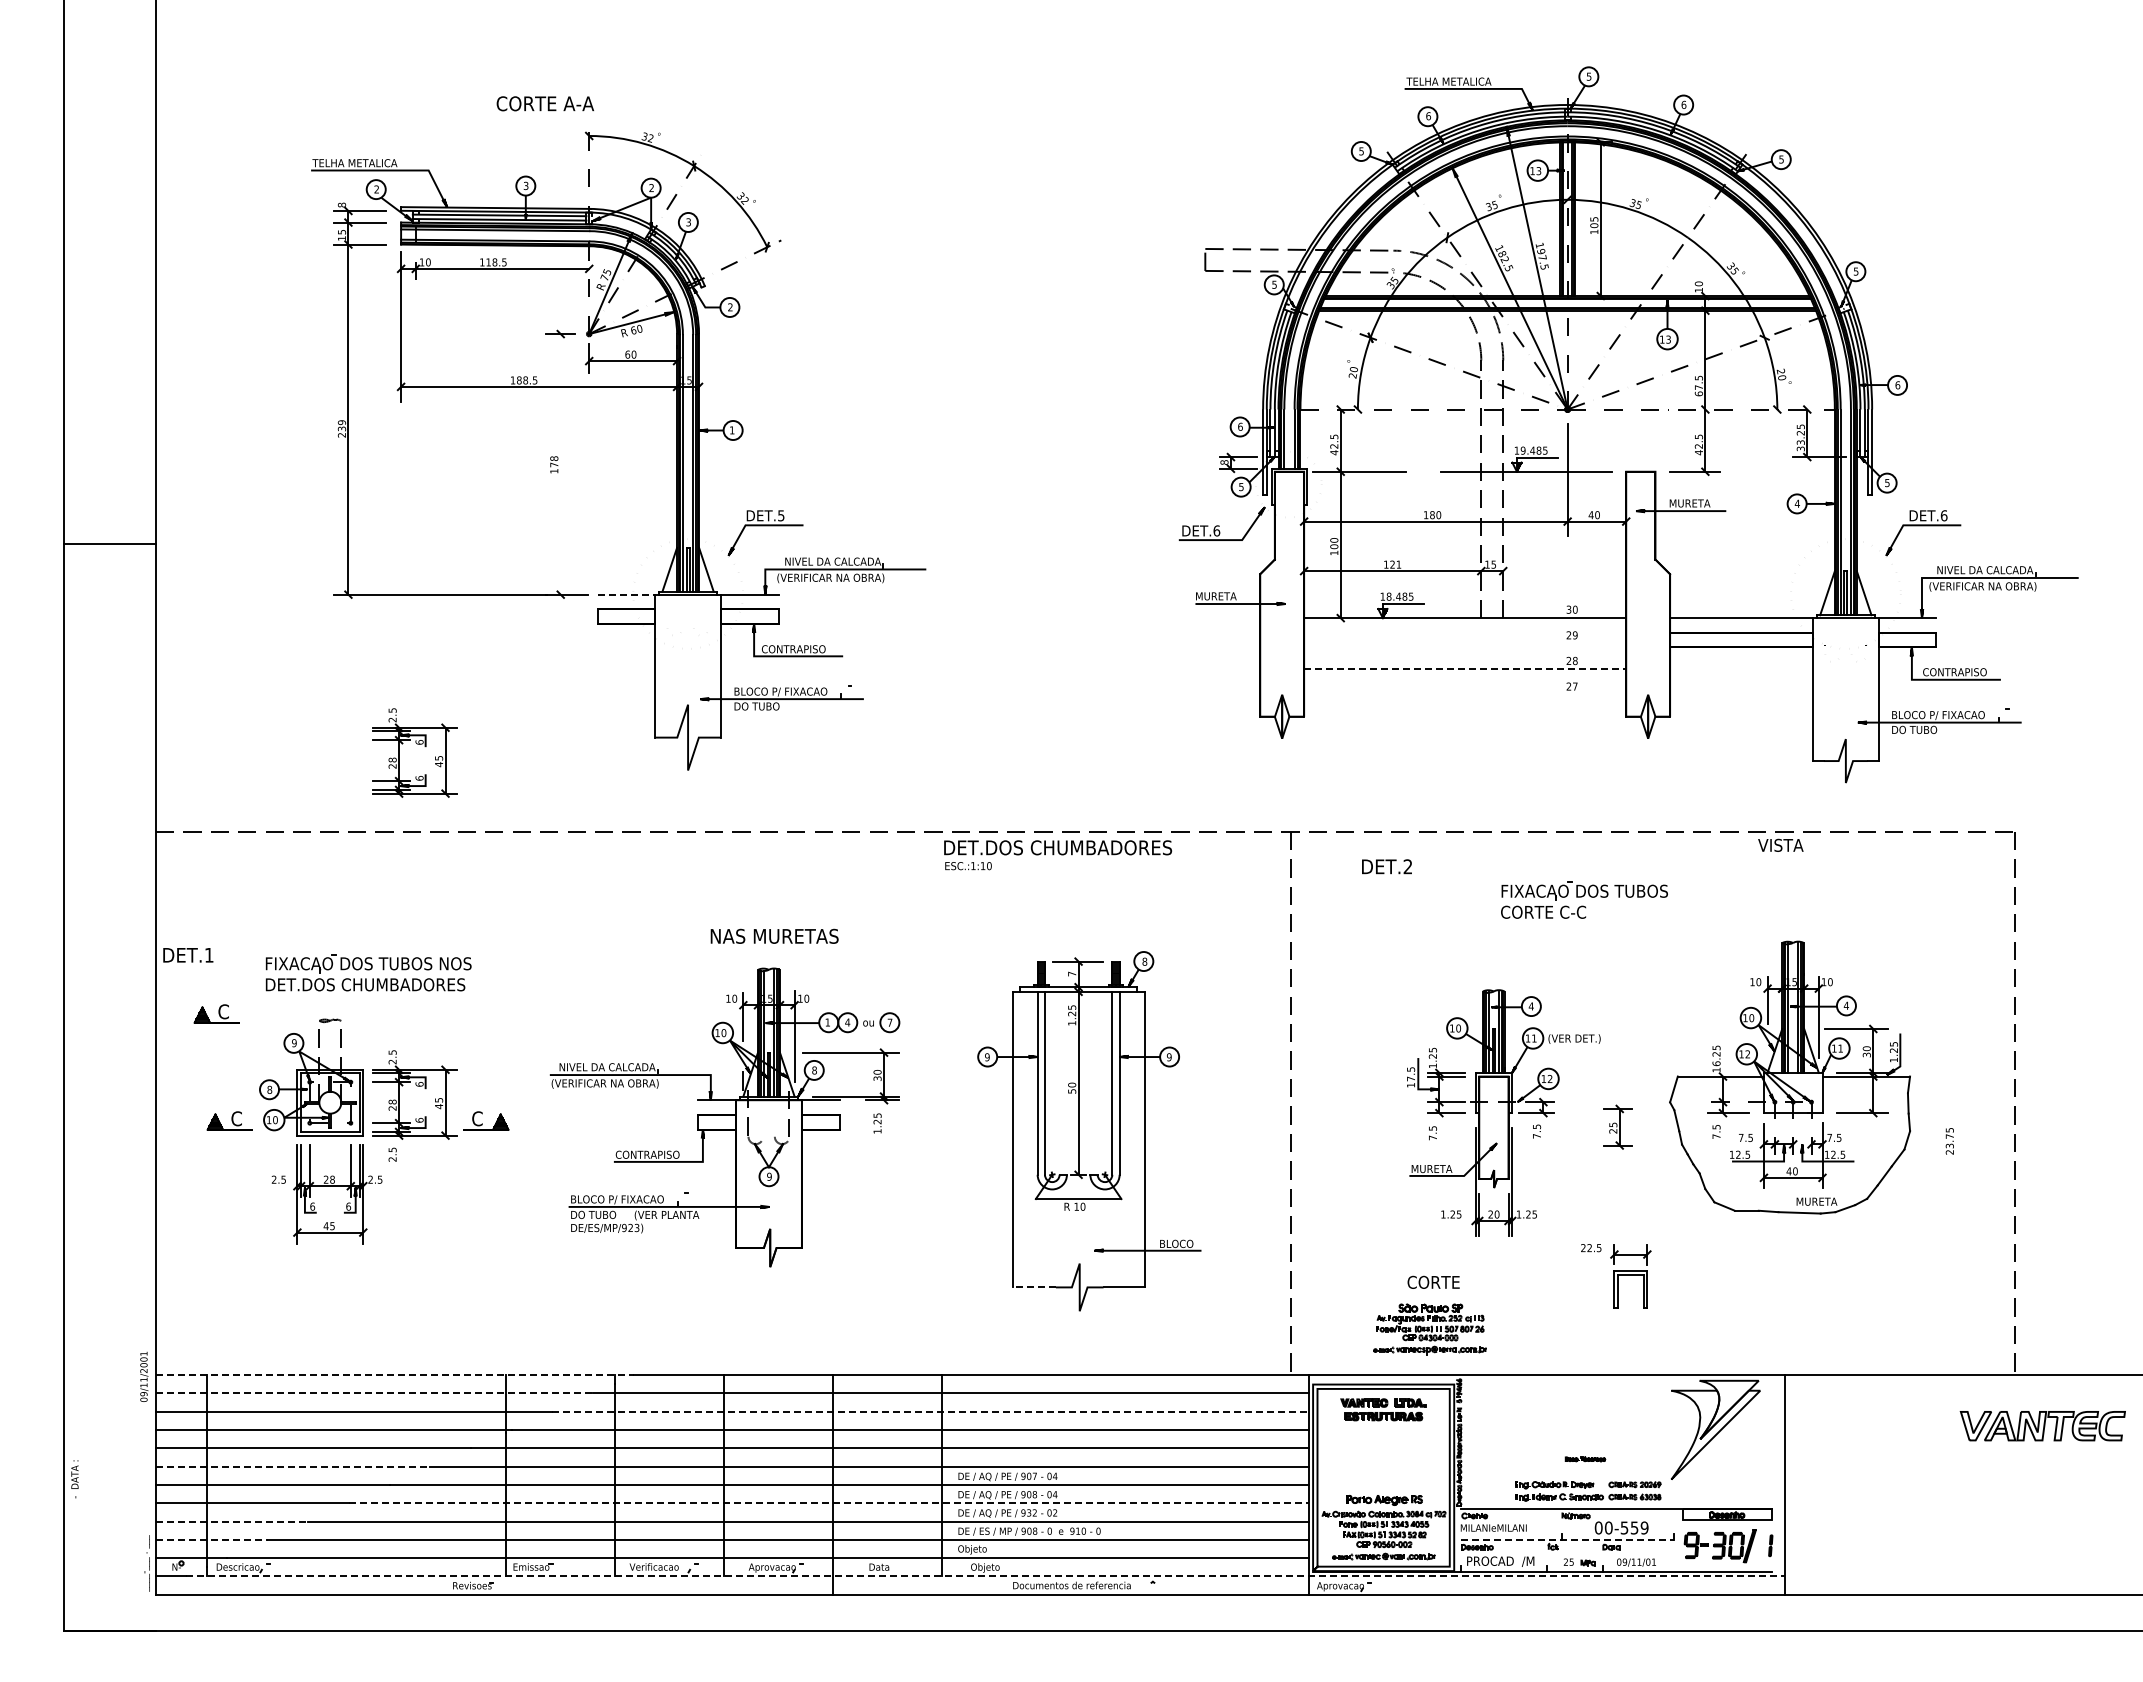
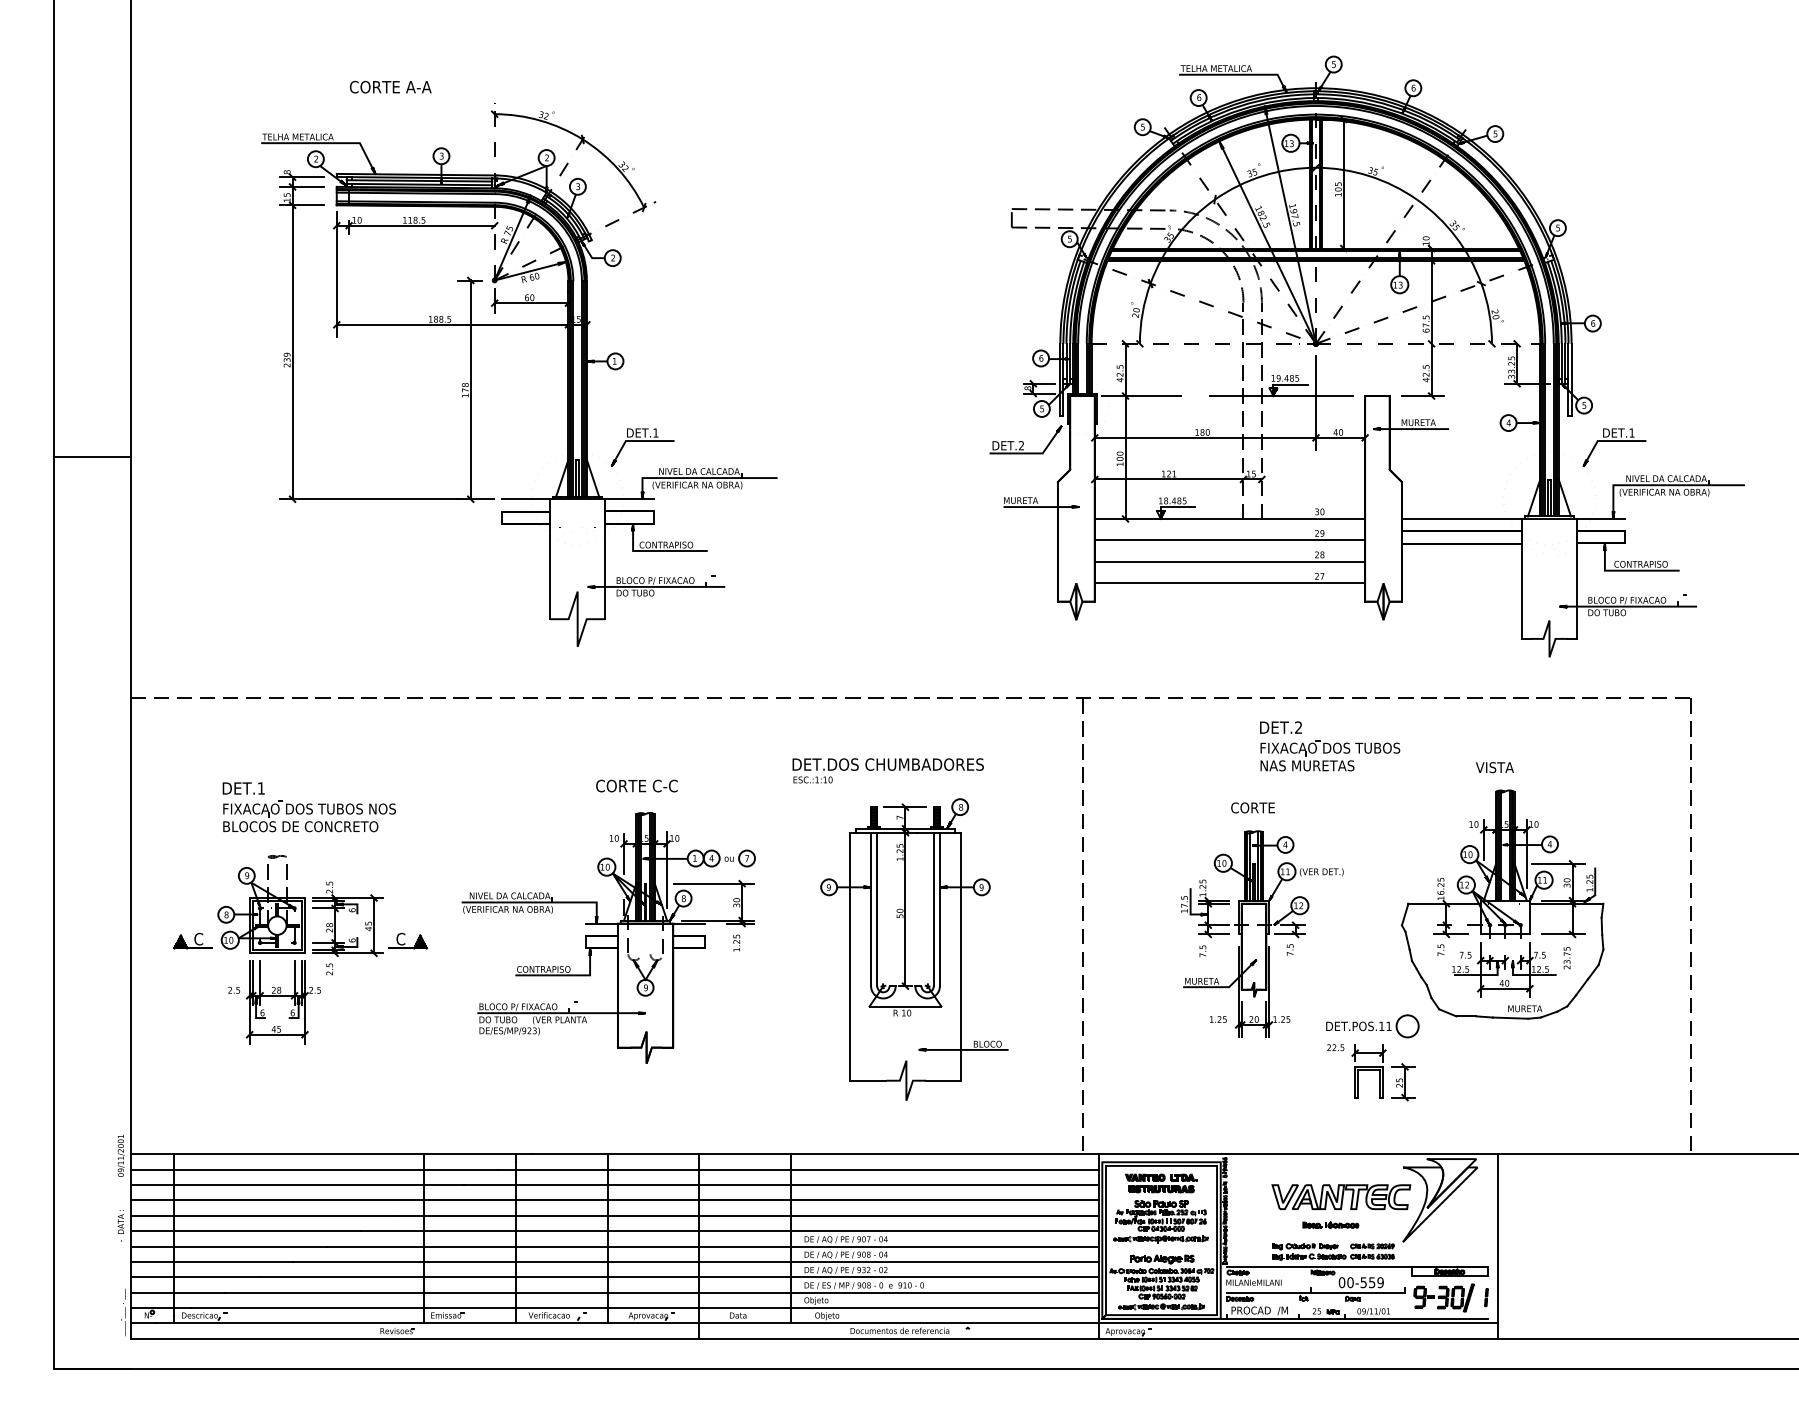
text: (544, 103) -> (389, 86), moved
line: (560, 464) -> (470, 389), added
text: (781, 515) -> (656, 432), DET.5 -> DET.1
text: (1943, 515) -> (1631, 432), DET.6 -> DET.1
text: (1216, 530) -> (1021, 445), DET.6 -> DET.2
line: (626, 594) -> (525, 499), dashed -> solid
line: (1465, 643) -> (1230, 540), added
line: (1465, 669) -> (1230, 562), dashed -> solid
line: (1465, 695) -> (1230, 583), added
part: (414, 752) -> (348, 631), removed
text: (1780, 844) -> (1494, 766), moved
text: (1057, 855) -> (887, 771), moved
text: (1386, 866) -> (1280, 727), moved
text: (1557, 911) -> (1307, 765), CORTE C-C -> NAS MURETAS
text: (774, 935) -> (650, 785), NAS MURETAS -> CORTE C-C
text: (188, 955) -> (243, 788), moved
text: (366, 984) -> (307, 826), DET.DOS CHUMBADORES -> BLOCOS DE CONCRETO
part: (216, 1013) -> (181, 850), removed
part: (1617, 1126) -> (1403, 1081), moved
text: (1949, 1141) -> (1566, 958), moved
part: (1634, 1222) -> (1372, 1026), added
text: (1433, 1281) -> (1252, 807), moved
line: (1034, 1287) -> (868, 1080), dashed -> solid
part: (1429, 1329) -> (1160, 1221), moved
line: (394, 1375) -> (331, 1154), dashed -> solid
line: (374, 1393) -> (314, 1169), dashed -> solid
line: (930, 1411) -> (781, 1184), dashed -> solid
part: (2042, 1426) -> (1341, 1197), moved
part: (1585, 1458) -> (1330, 1224), size x1.67
line: (293, 1466) -> (246, 1231), dashed -> solid
text: (74, 1479) -> (120, 1226), moved
line: (828, 1503) -> (695, 1262), dashed -> solid
line: (232, 1521) -> (195, 1277), dashed -> solid
line: (211, 1539) -> (177, 1292), dashed -> solid
line: (1568, 1540) -> (1316, 1293), dashed -> solid
line: (985, 1576) -> (827, 1323), dashed -> solid

